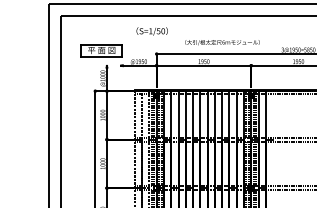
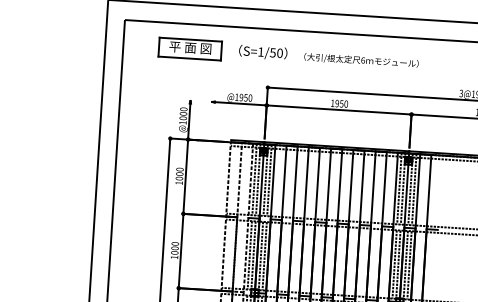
text: (222, 42) -> (361, 60), moved
part: (101, 50) -> (190, 48), moved

